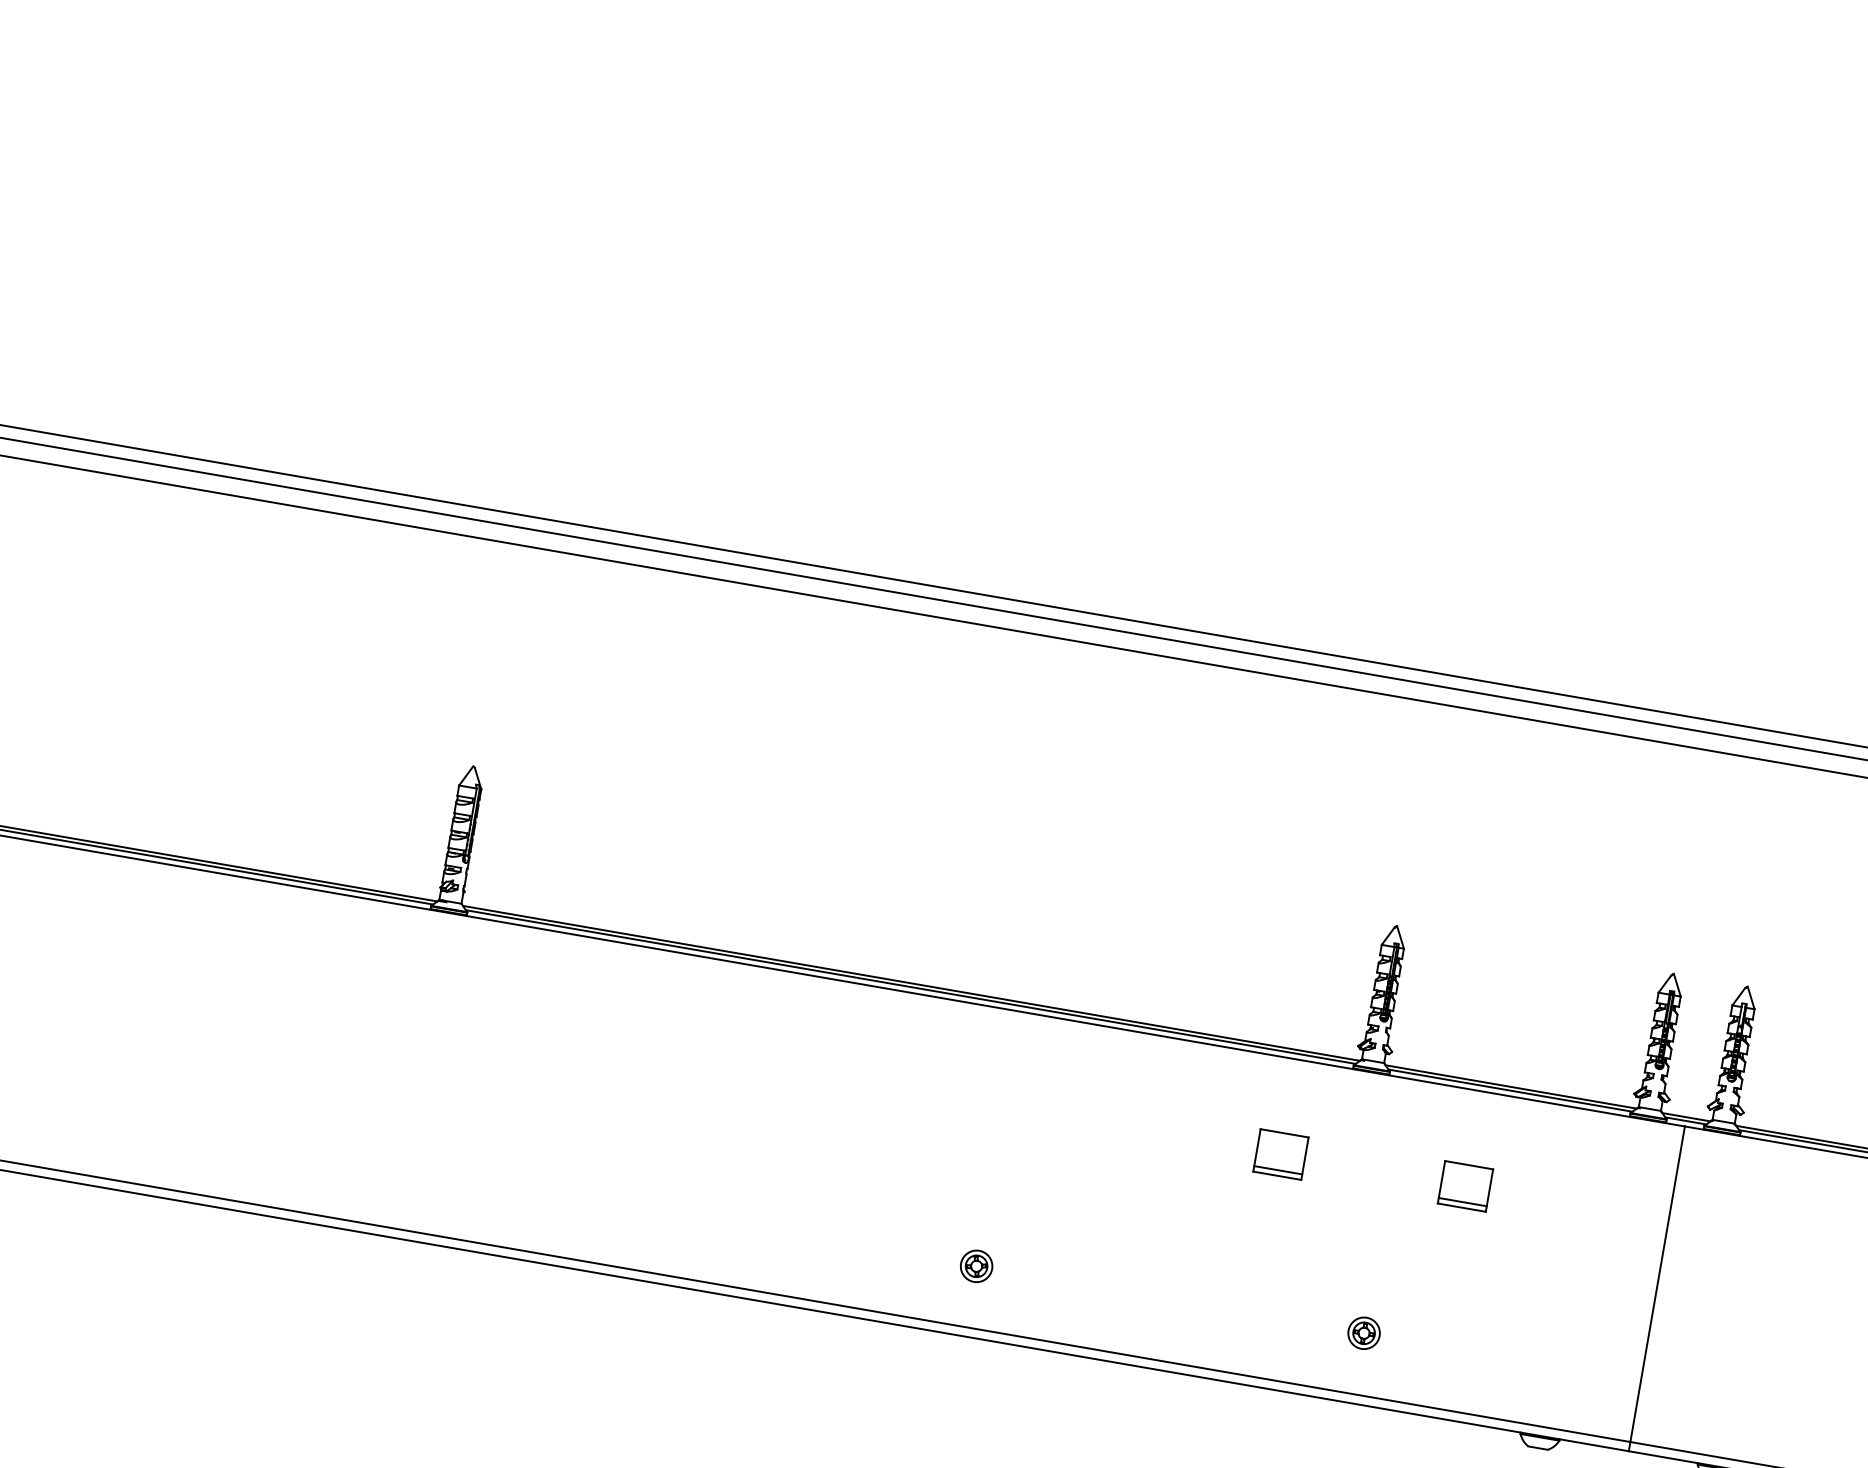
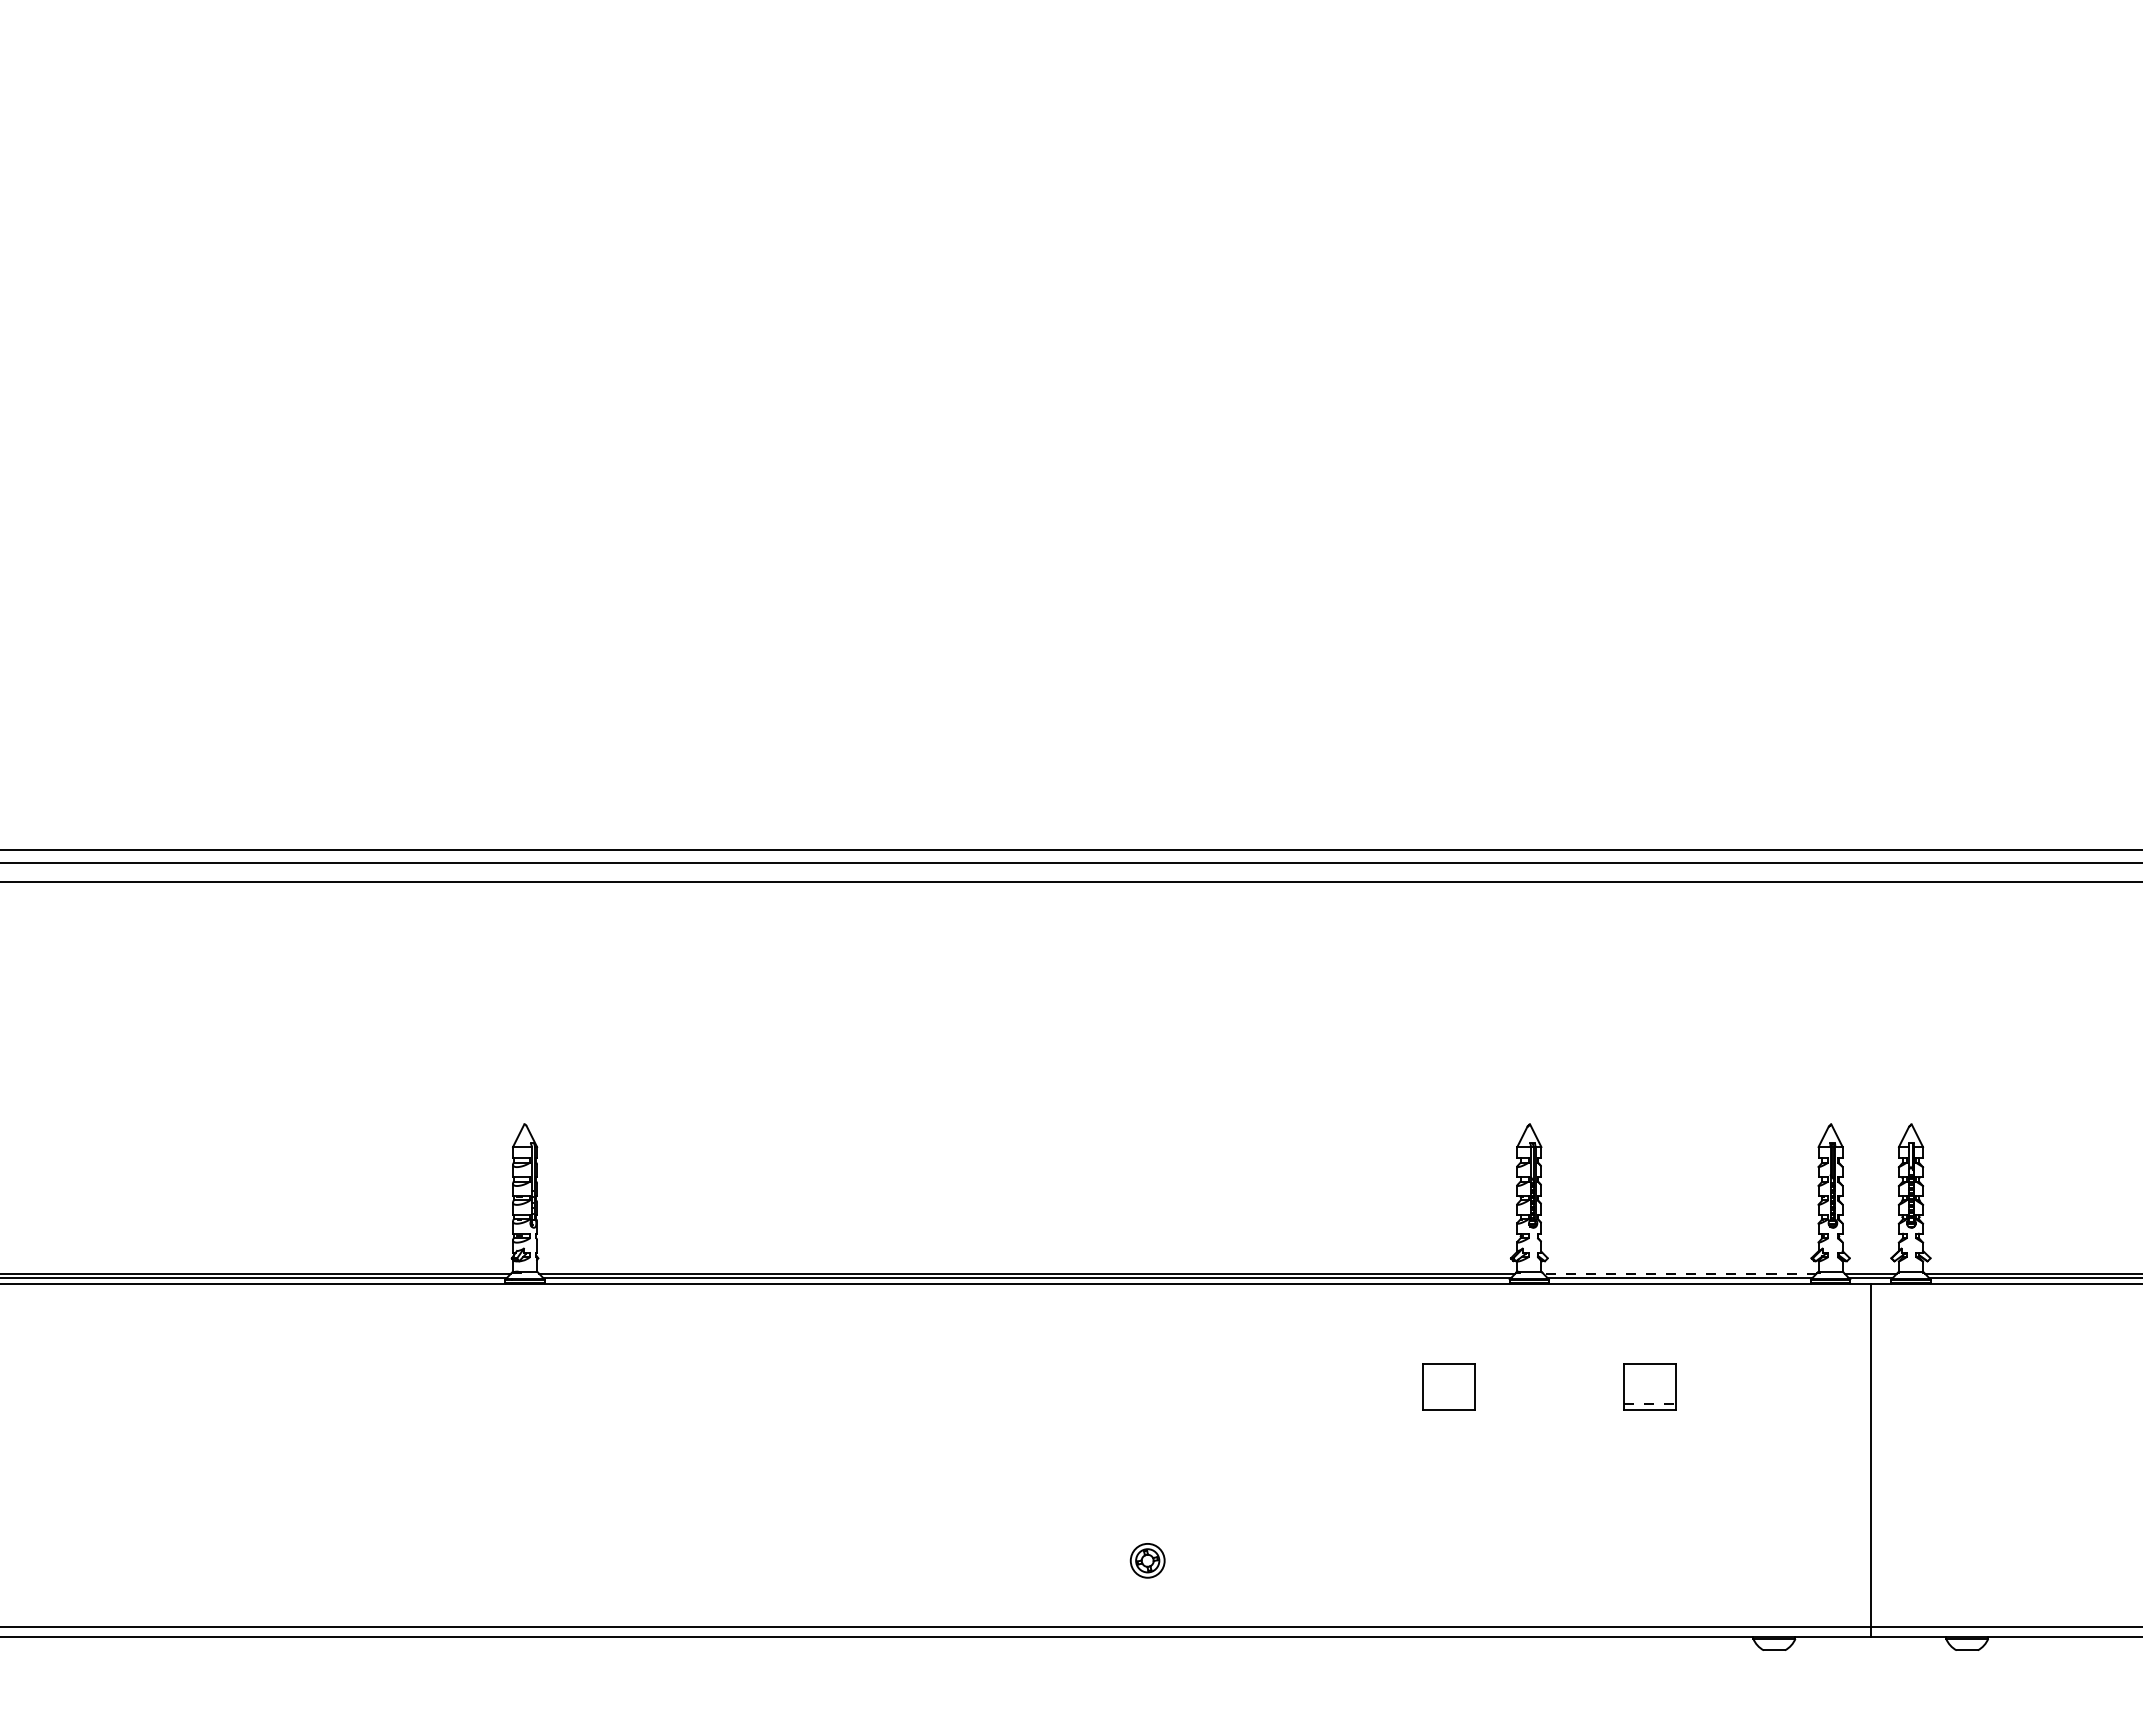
line: (1510, 1086) -> (1679, 1273), solid -> dashed
line: (1277, 1170) -> (1448, 1404), removed
line: (1463, 1202) -> (1650, 1404), solid -> dashed
part: (1364, 1333) -> (1569, 1560), removed

